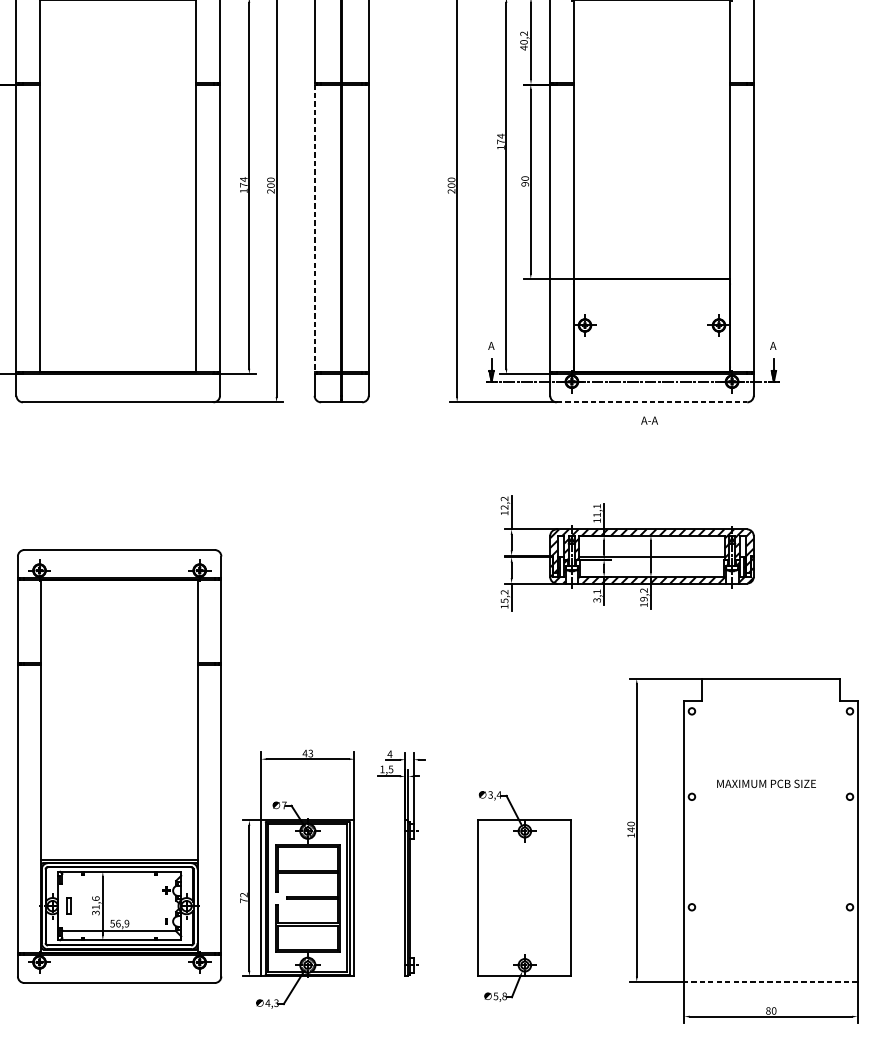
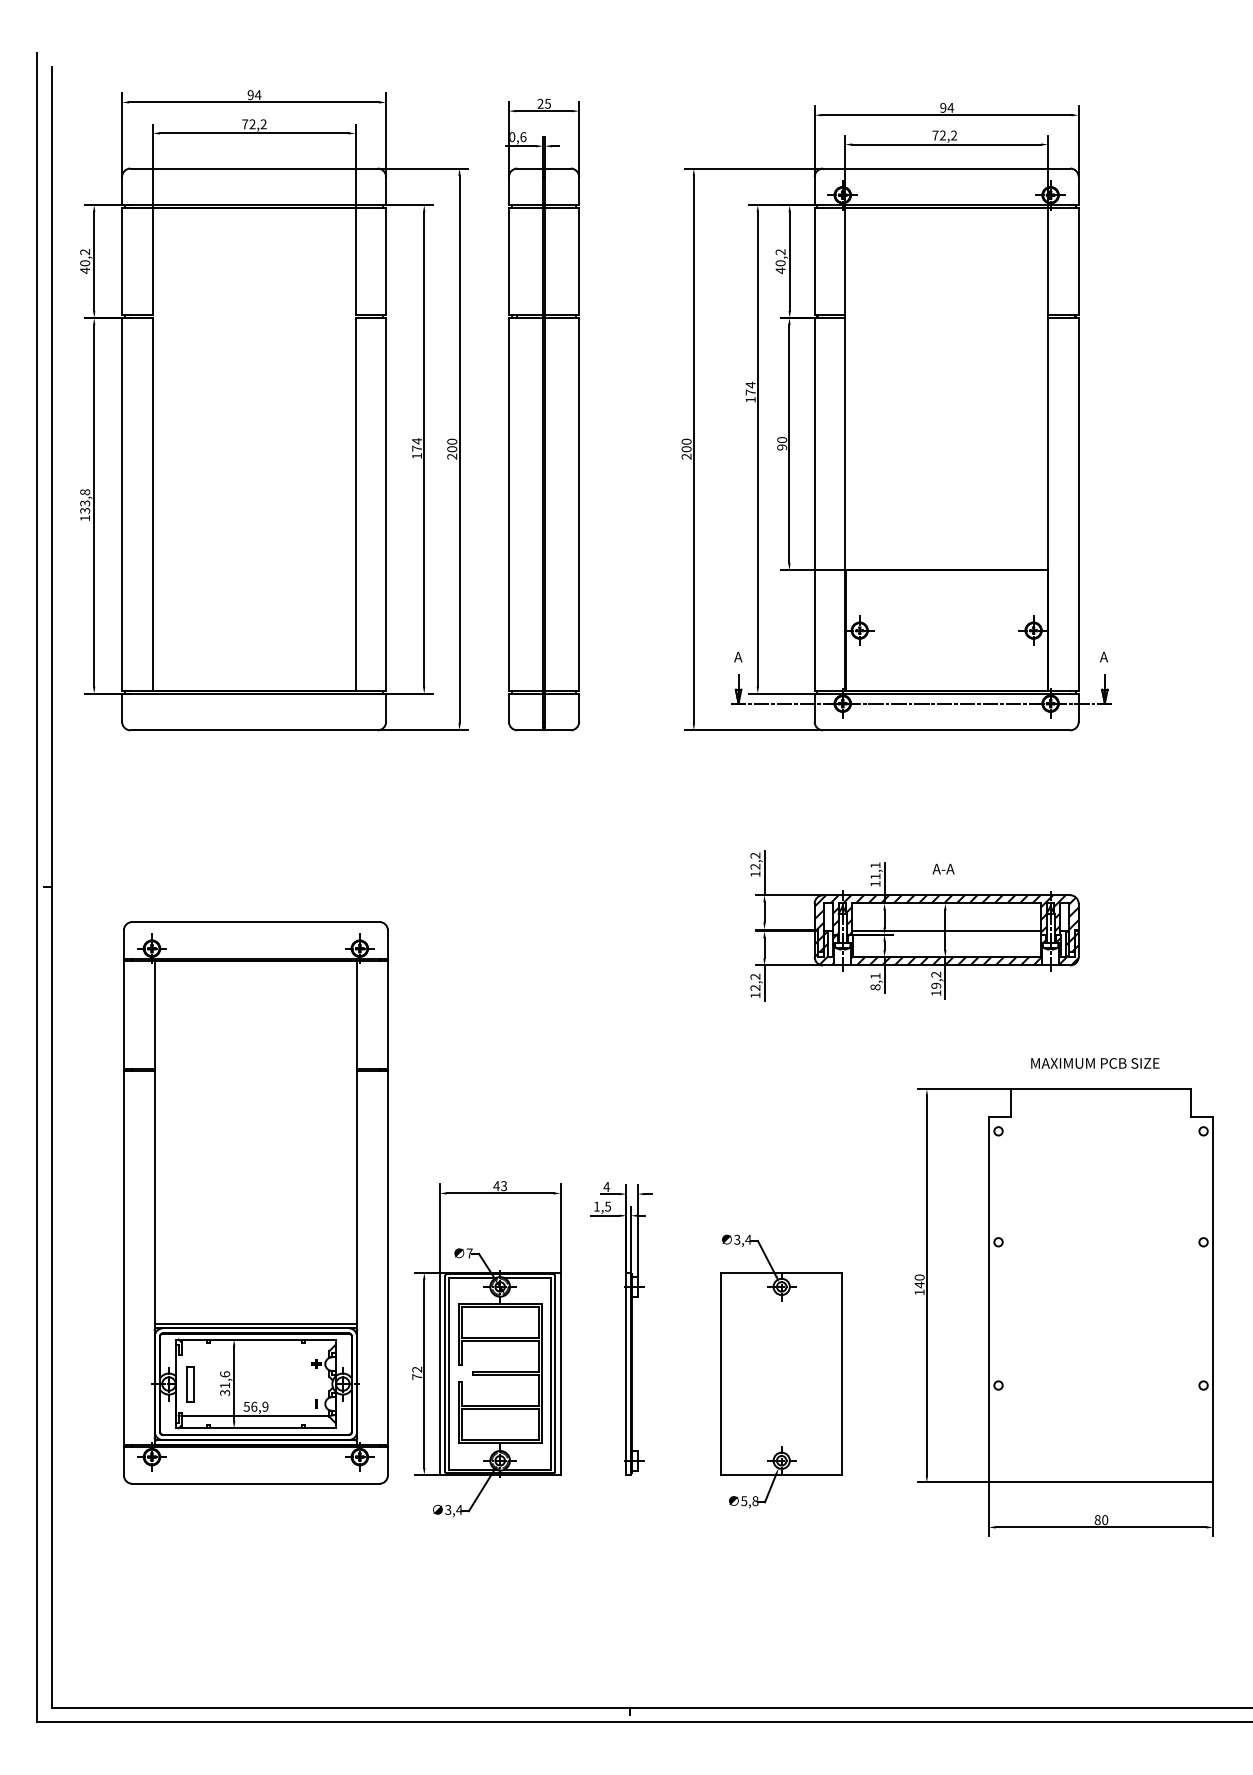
line: (314, 228) -> (508, 504), dashed -> solid
line: (651, 402) -> (946, 730), dashed -> solid
text: (649, 420) -> (943, 868), moved
text: (504, 600) -> (755, 987), 15,2 -> 12,2
text: (597, 600) -> (875, 987), 3,1 -> 8,1
text: (766, 783) -> (1095, 1063), moved
part: (69, 906) -> (190, 1384), size x1.67
line: (770, 982) -> (1100, 1482), dashed -> solid
text: (271, 1002) -> (453, 1509), 4,3 -> 3,4

